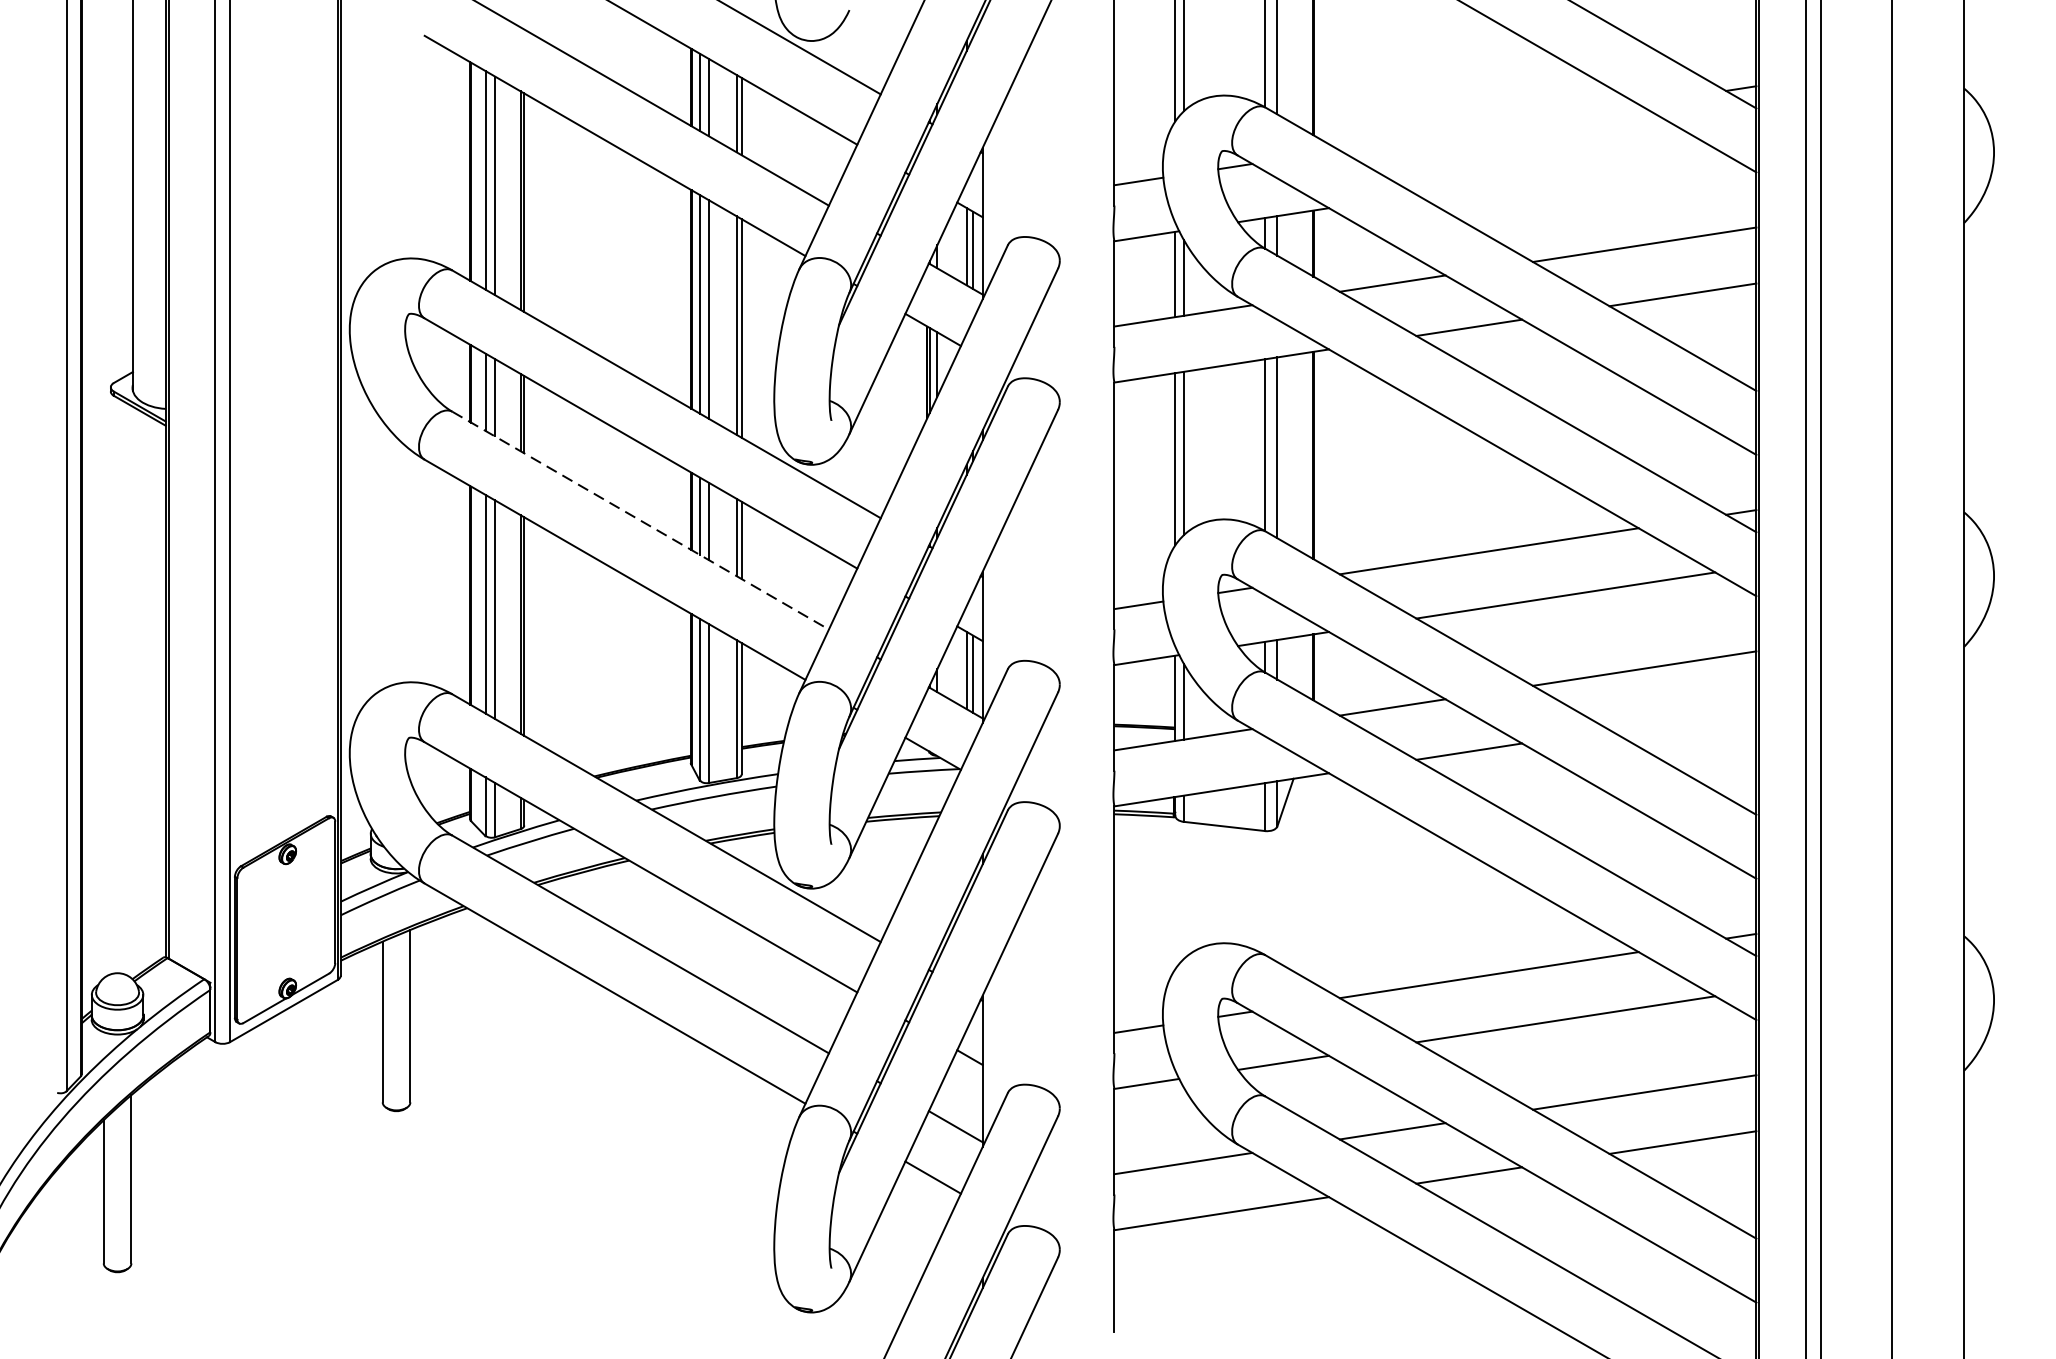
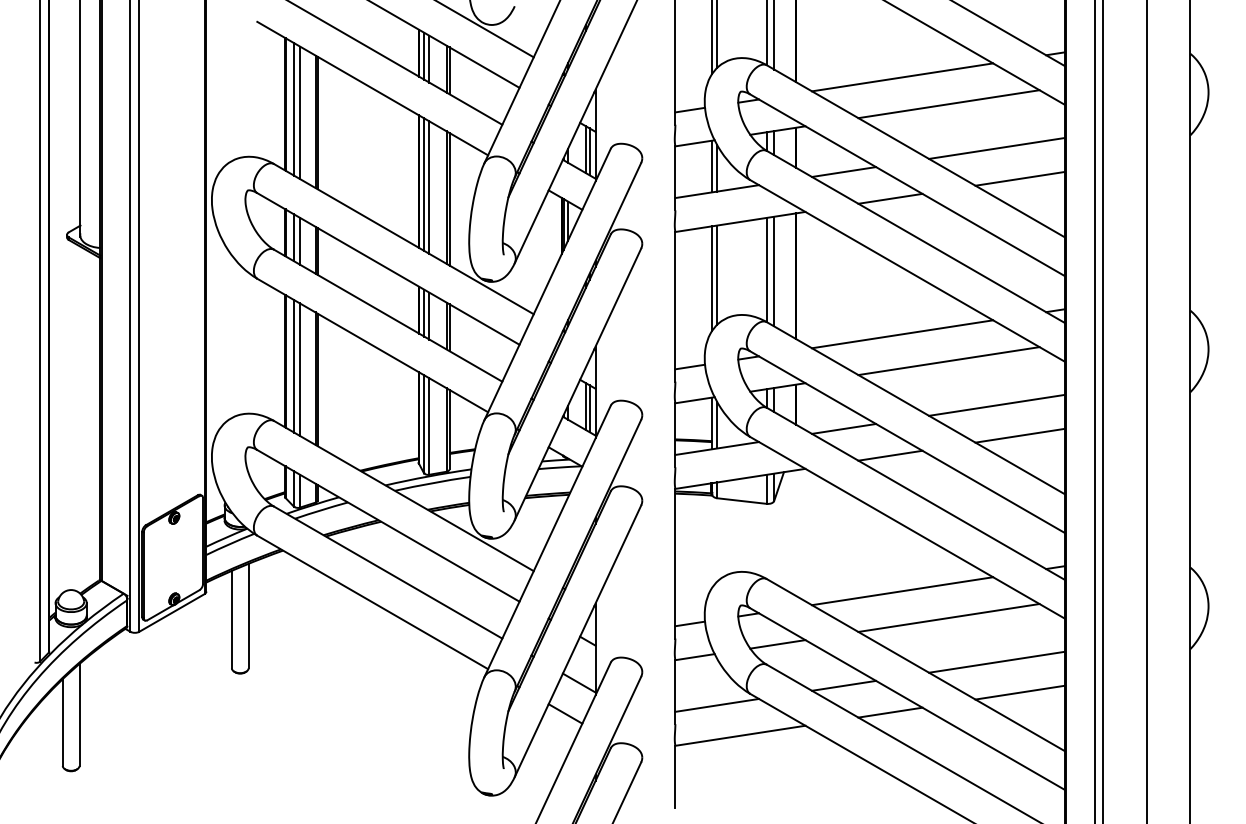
line: (1489, 127) -> (902, 77), added
line: (1565, 172) -> (948, 104), added
line: (641, 520) -> (388, 315), dashed -> solid
line: (1682, 718) -> (1019, 435), added

